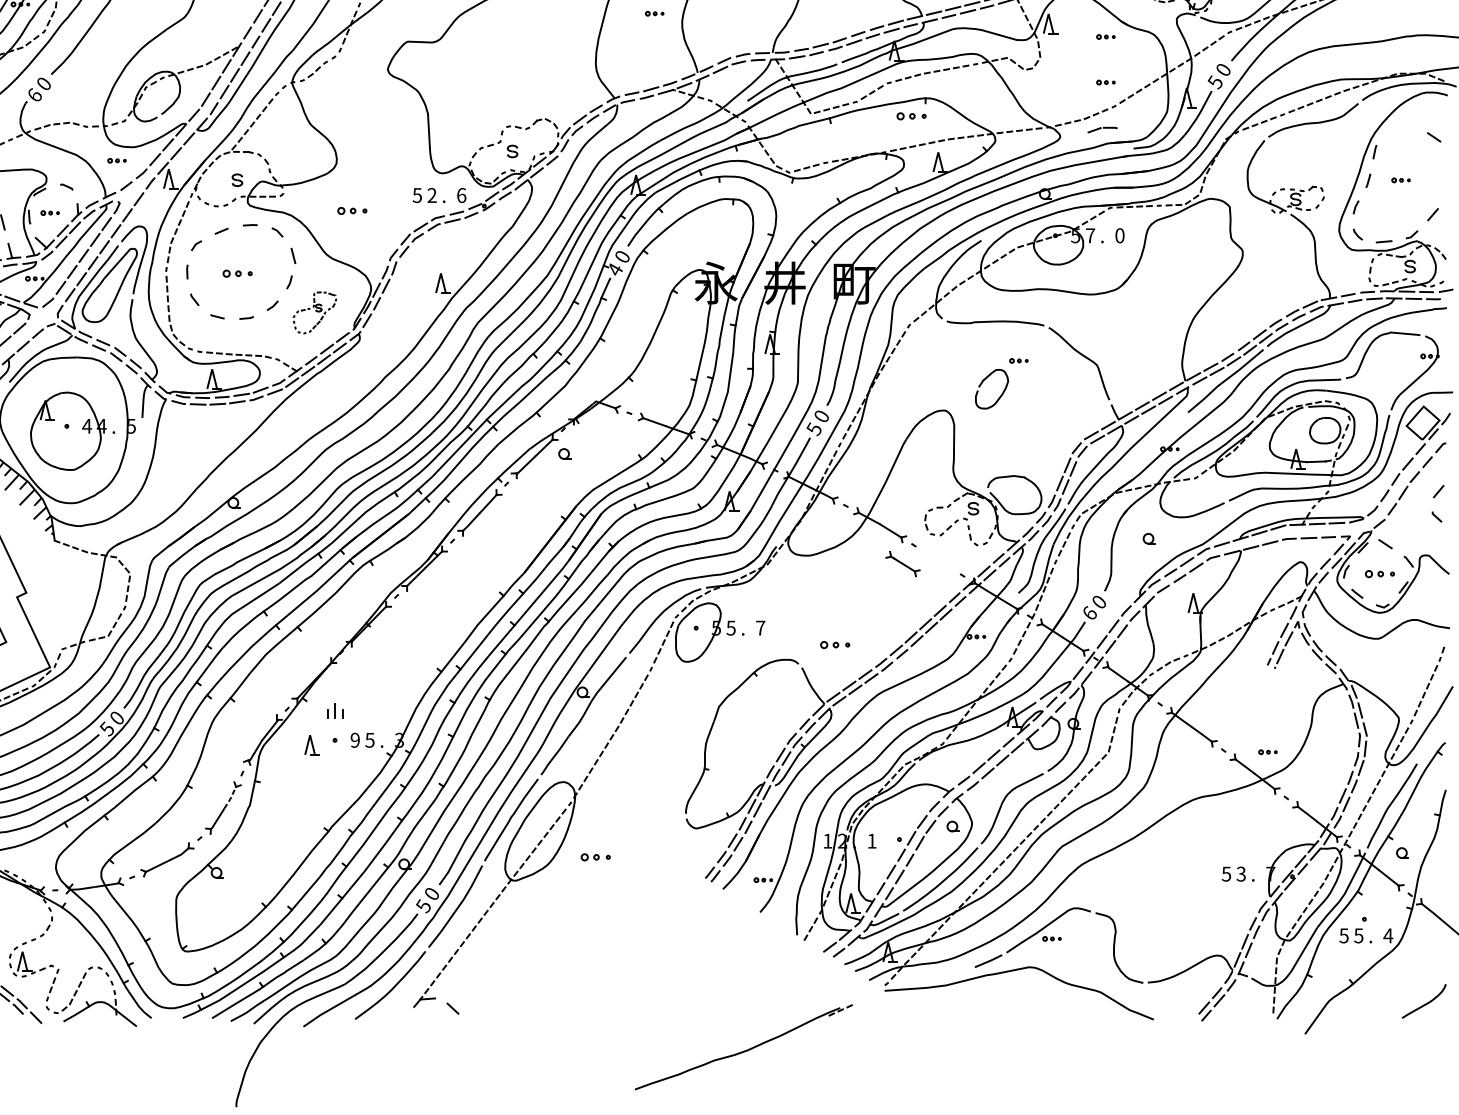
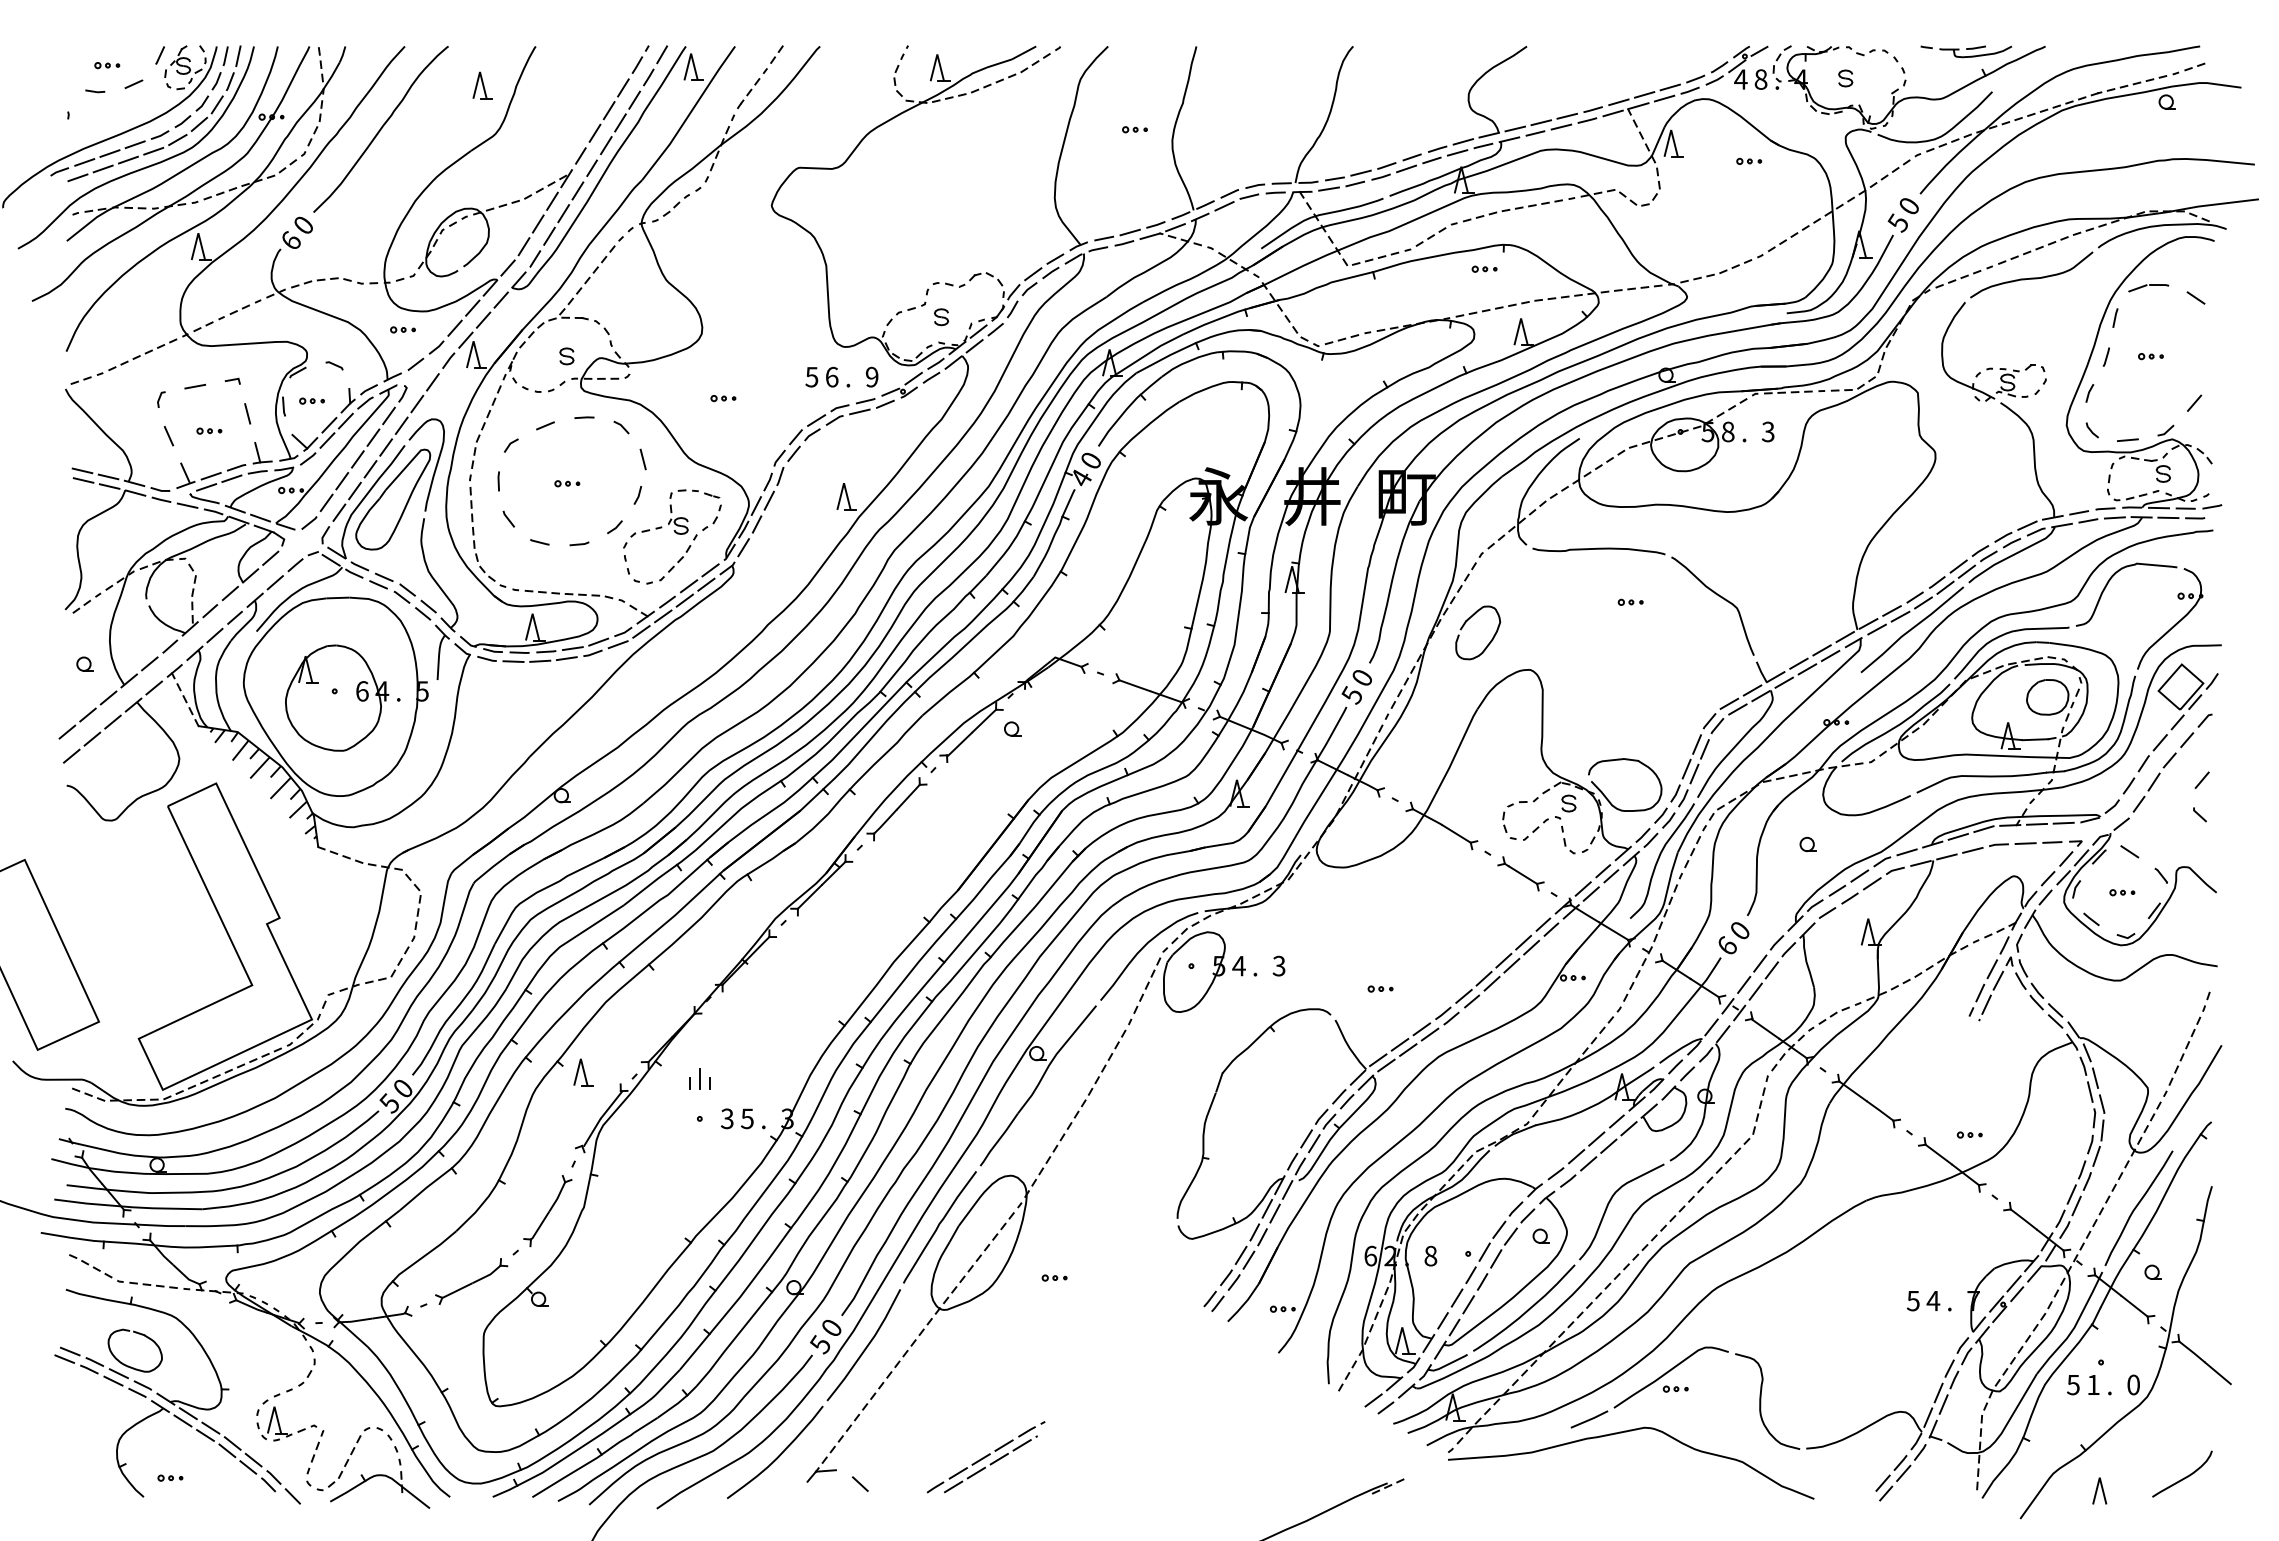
part: (1106, 81) -> (1749, 222), removed
part: (911, 115) -> (1484, 268), size x0.62
part: (1102, 130) -> (2148, 288), moved
text: (431, 195) -> (831, 376), 2 -> 6
text: (461, 195) -> (871, 376), 6 -> 9
part: (352, 211) -> (723, 398), size x0.62
text: (1090, 235) -> (1728, 431), 7 -> 8
text: (1119, 235) -> (1767, 431), 0 -> 3
part: (237, 273) -> (567, 483), size x0.62
part: (314, 312) -> (672, 536), size x1.67
part: (1000, 395) -> (1489, 641), moved
text: (87, 426) -> (362, 691), 4 -> 6
part: (902, 563) -> (1520, 873), moved
part: (1380, 574) -> (2122, 892), size x0.62
text: (760, 627) -> (1278, 965), 7 -> 3
text: (730, 628) -> (1238, 966), 5 -> 4
part: (835, 644) -> (1380, 988), size x0.62
text: (354, 740) -> (726, 1119), 9 -> 3
part: (312, 745) -> (583, 1072), moved
line: (230, 798) -> (557, 1198), dashed -> solid
text: (827, 840) -> (1370, 1255), 1 -> 6
text: (871, 840) -> (1430, 1255), 1 -> 8
part: (595, 856) -> (1054, 1277), size x0.62
text: (1241, 873) -> (1933, 1300), 3 -> 4
text: (1388, 935) -> (2133, 1384), 4 -> 0
text: (1358, 936) -> (2093, 1385), 5 -> 1
part: (544, 989) -> (985, 1457), added
line: (1361, 1013) -> (2097, 1490), added

